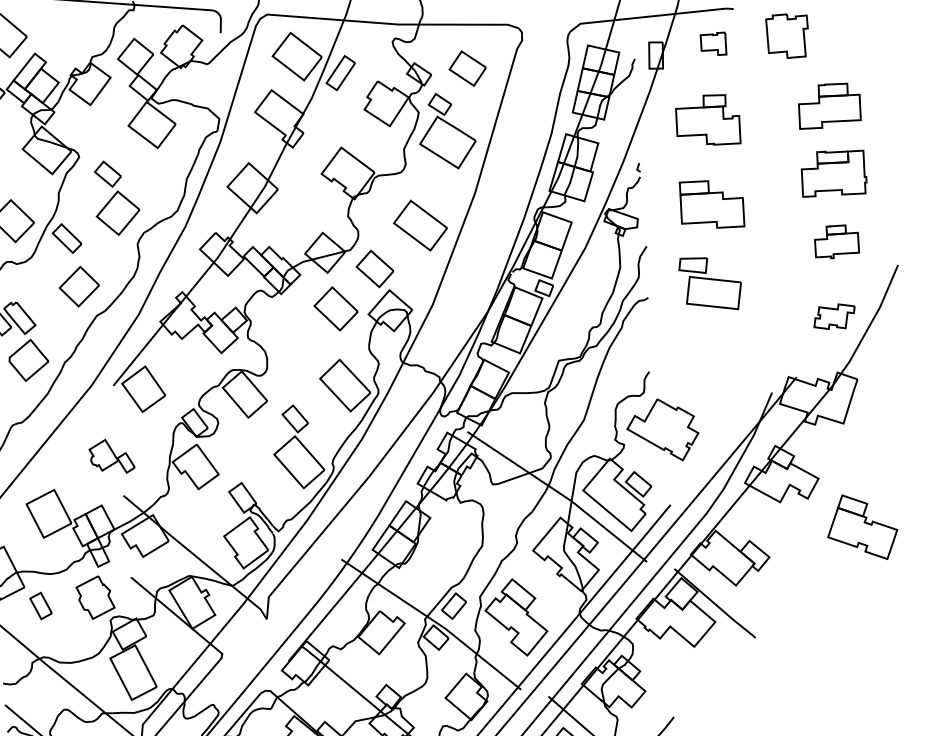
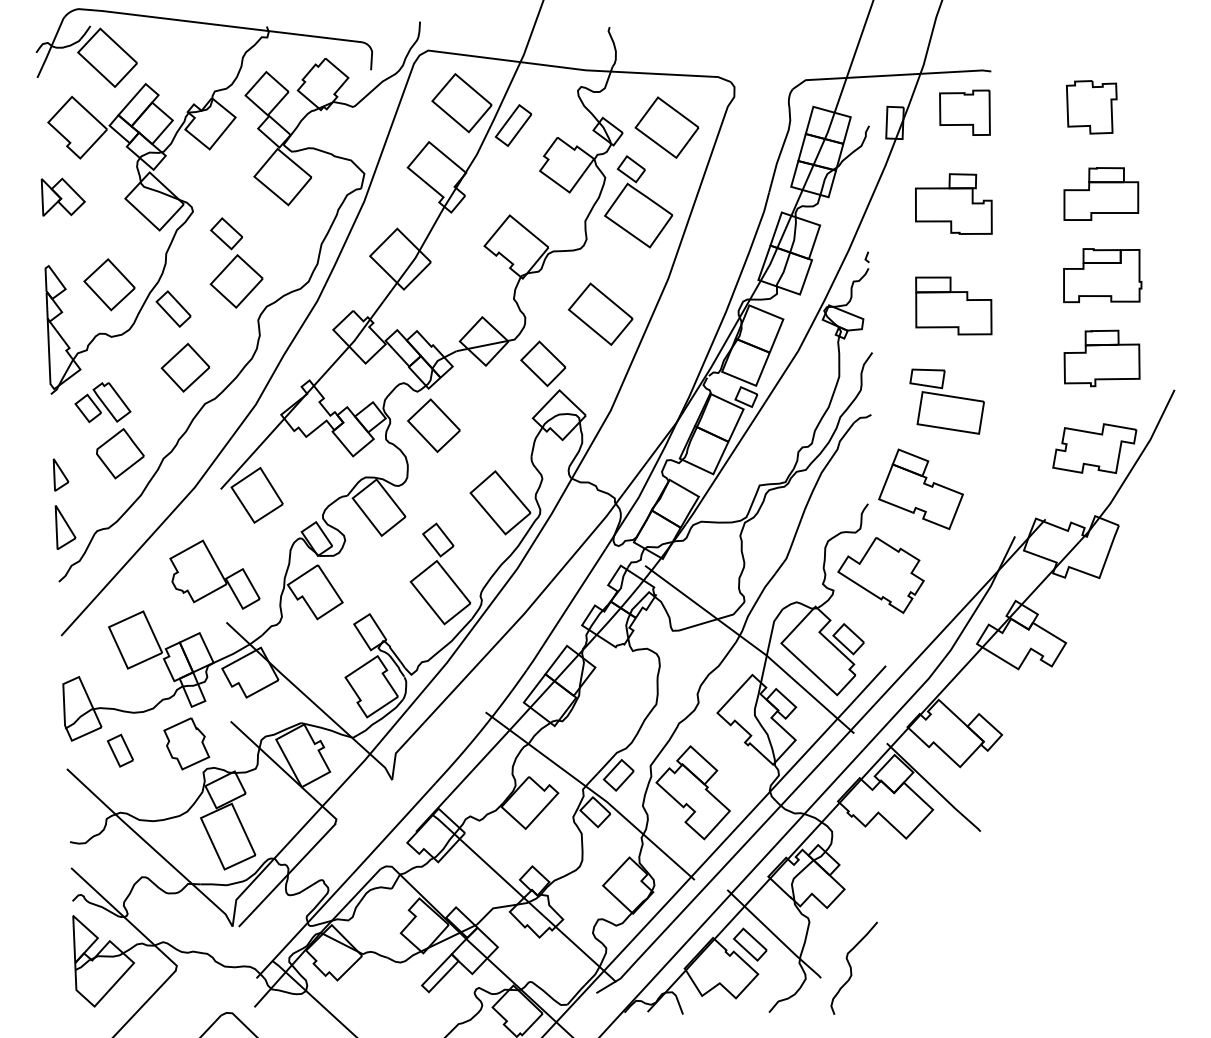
part: (787, 36) -> (1091, 107), moved
part: (713, 44) -> (964, 112), size x1.67
part: (467, 68) -> (666, 127), size x1.43
part: (836, 241) -> (1101, 358), size x1.43
part: (335, 308) -> (433, 425), moved
part: (834, 316) -> (1094, 448), size x1.67
part: (111, 456) -> (214, 574), size x1.67
part: (861, 527) -> (920, 489), moved

